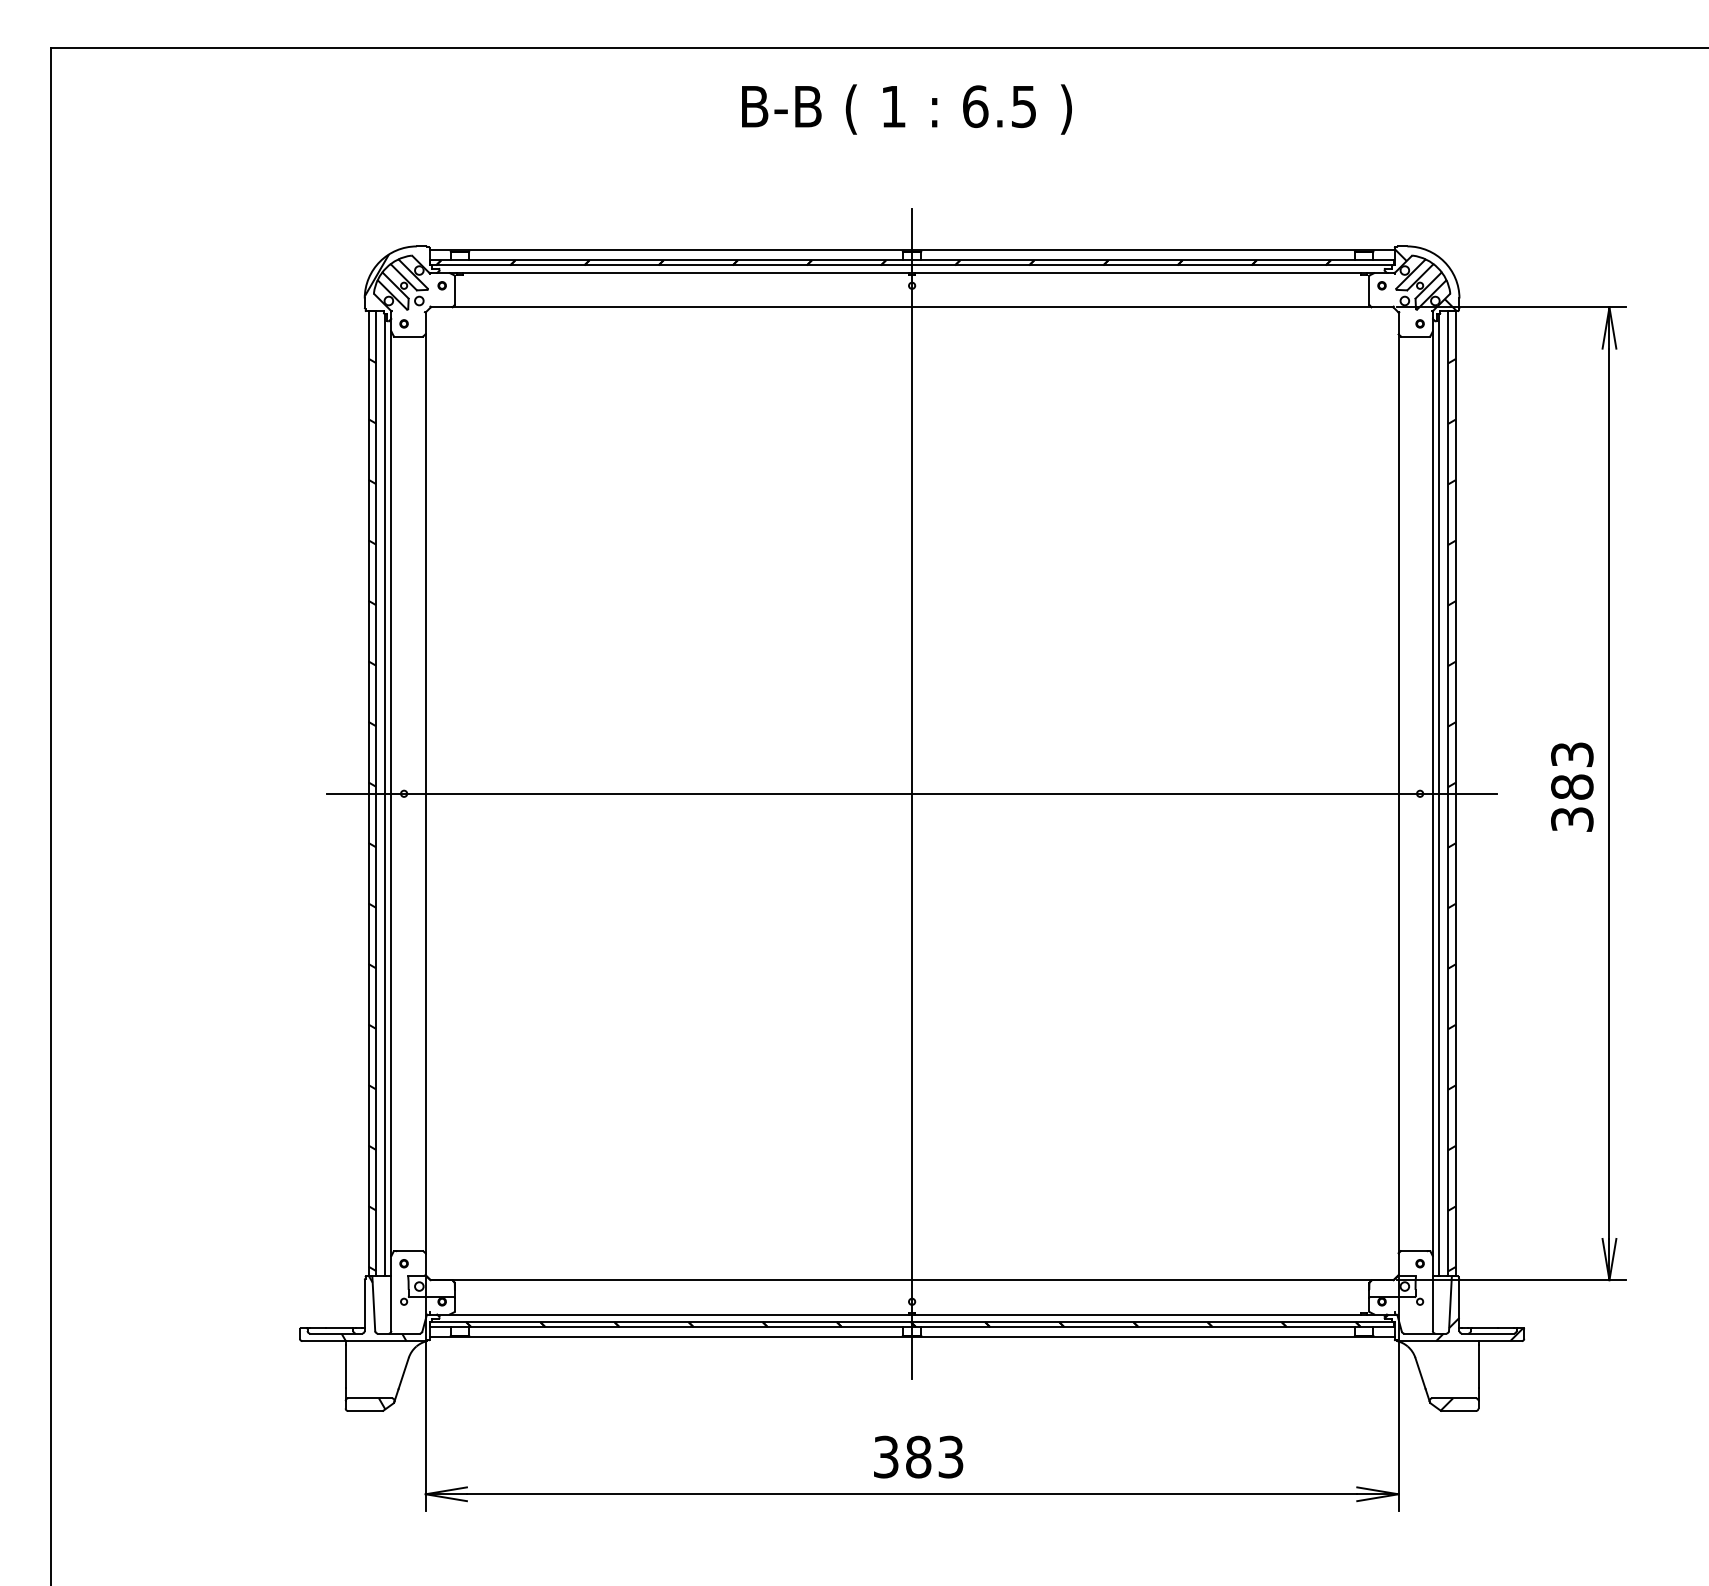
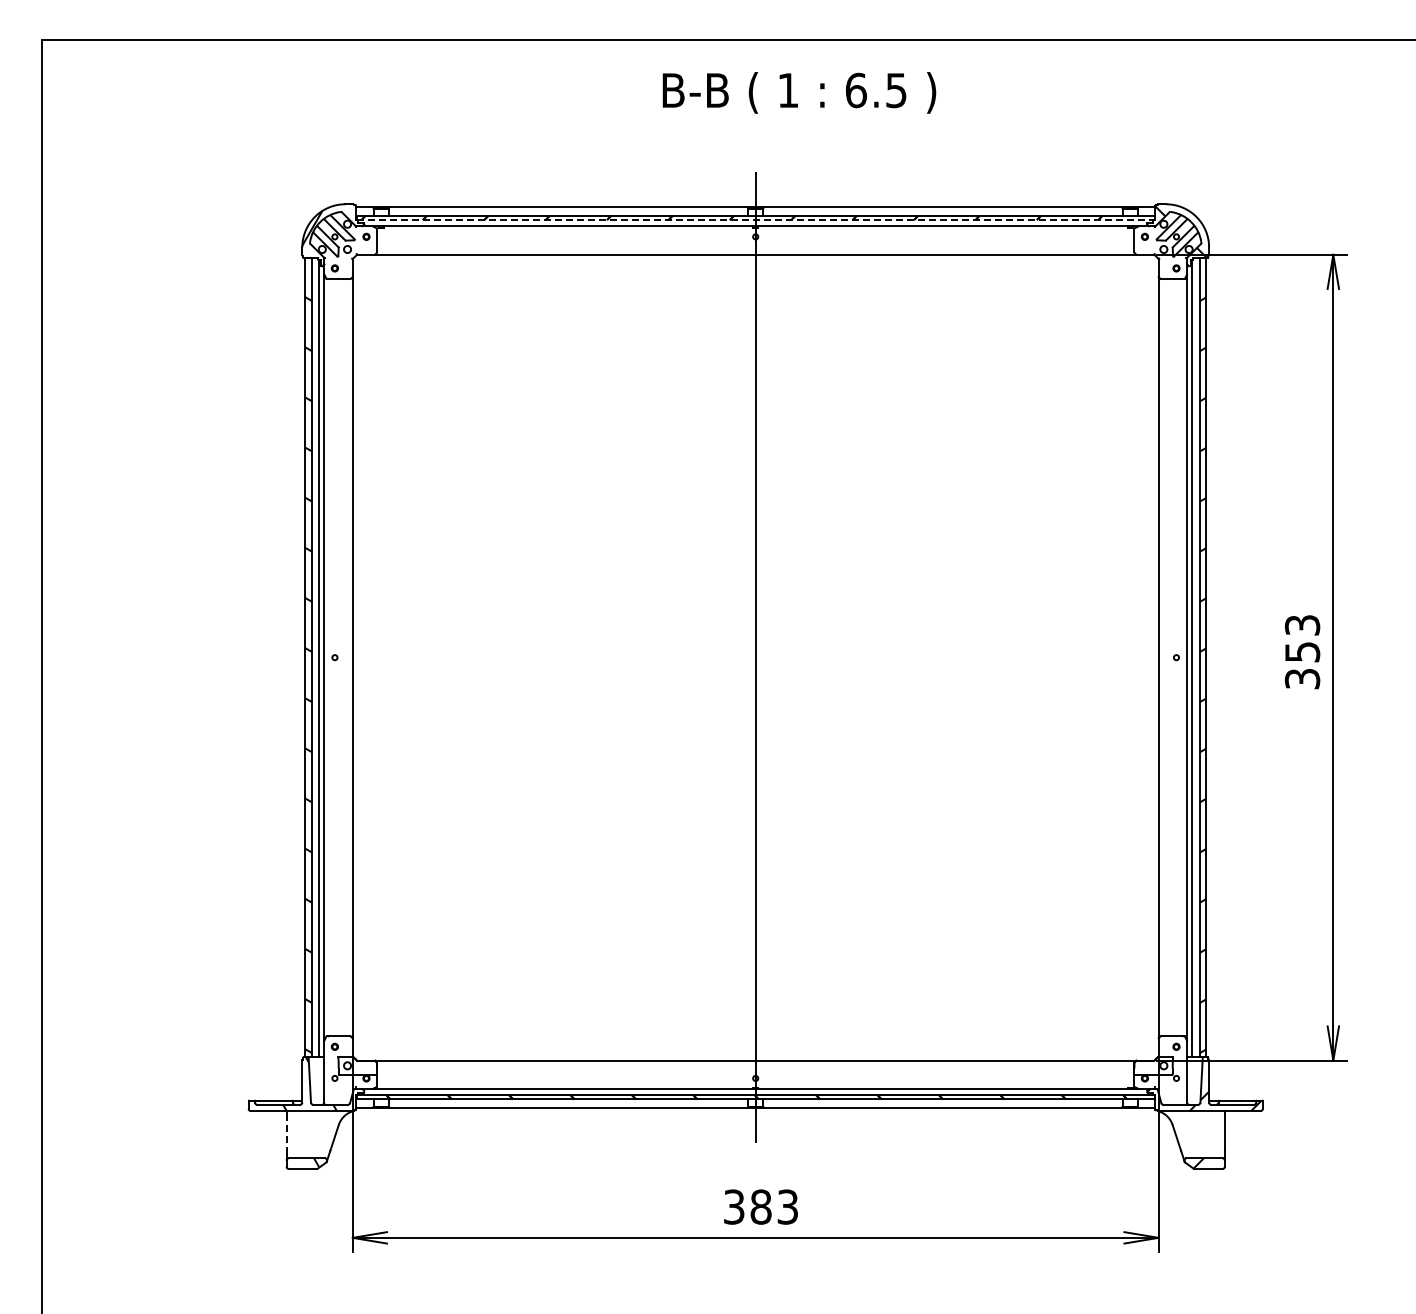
text: (907, 109) -> (799, 92), moved
line: (913, 266) -> (756, 220), solid -> dashed
text: (1572, 786) -> (1302, 651), 383 -> 353
line: (911, 793) -> (755, 657), removed
line: (345, 1367) -> (286, 1132), solid -> dashed

